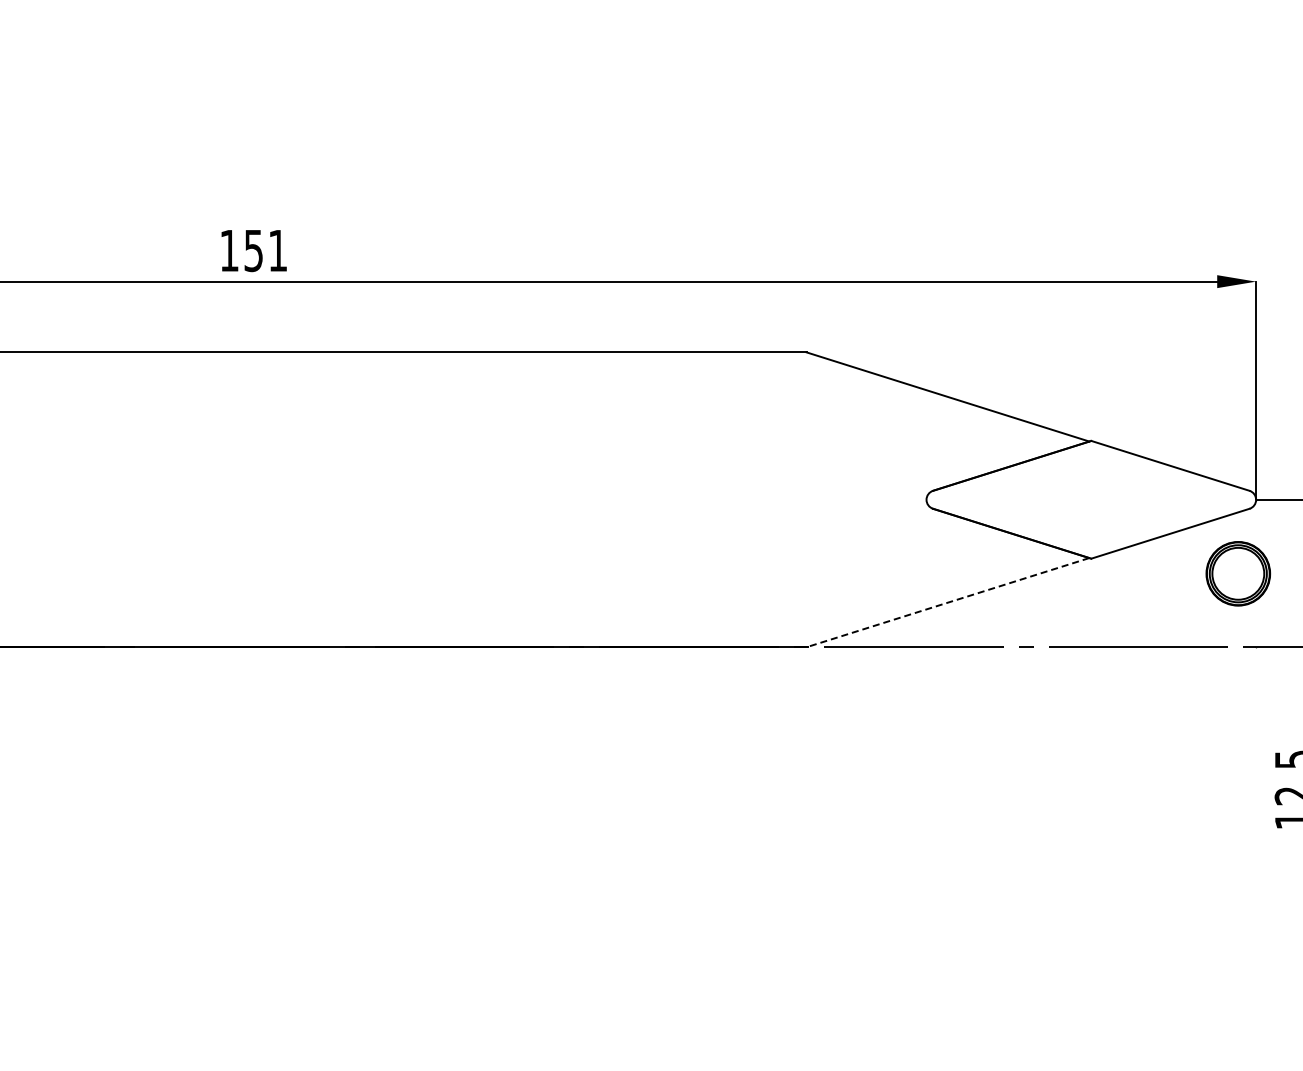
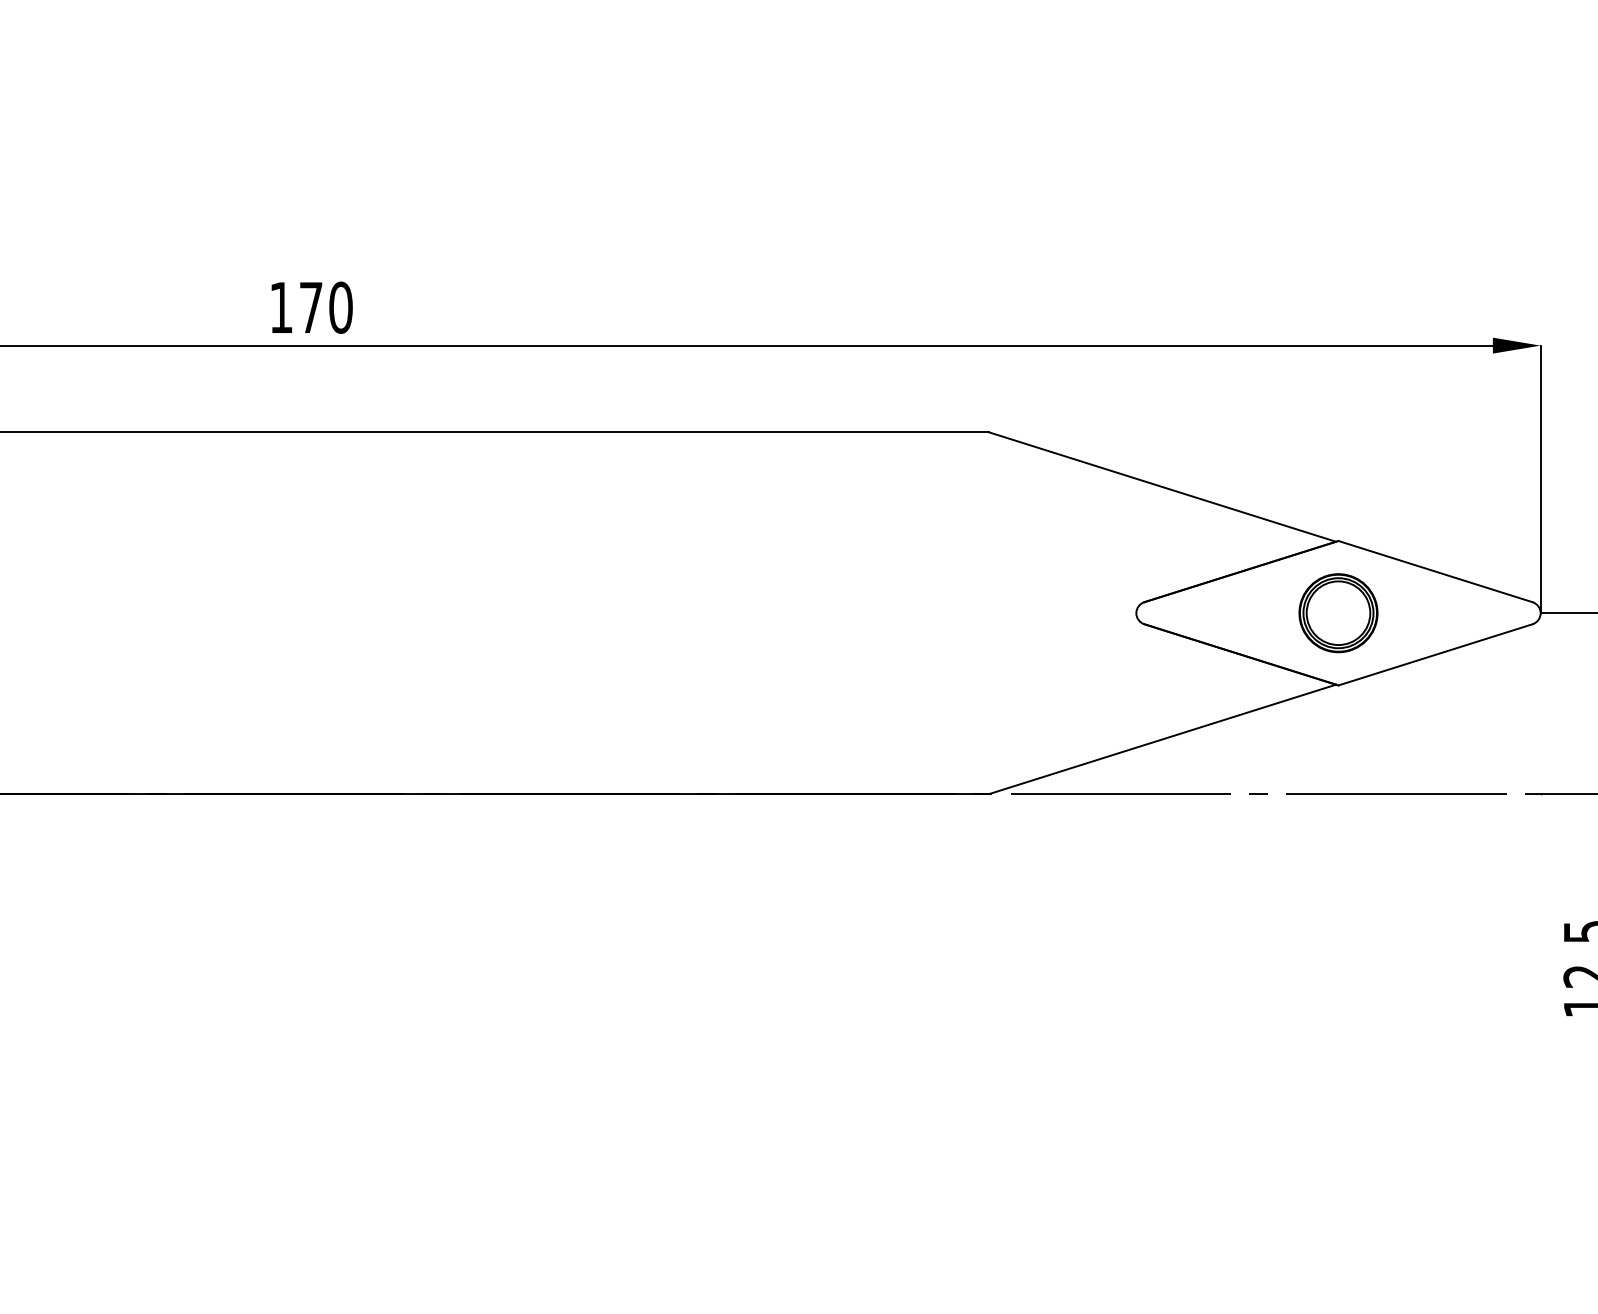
text: (265, 250) -> (325, 307), 151 -> 170
part: (1237, 573) -> (1337, 612), moved
line: (947, 602) -> (1162, 739), dashed -> solid

